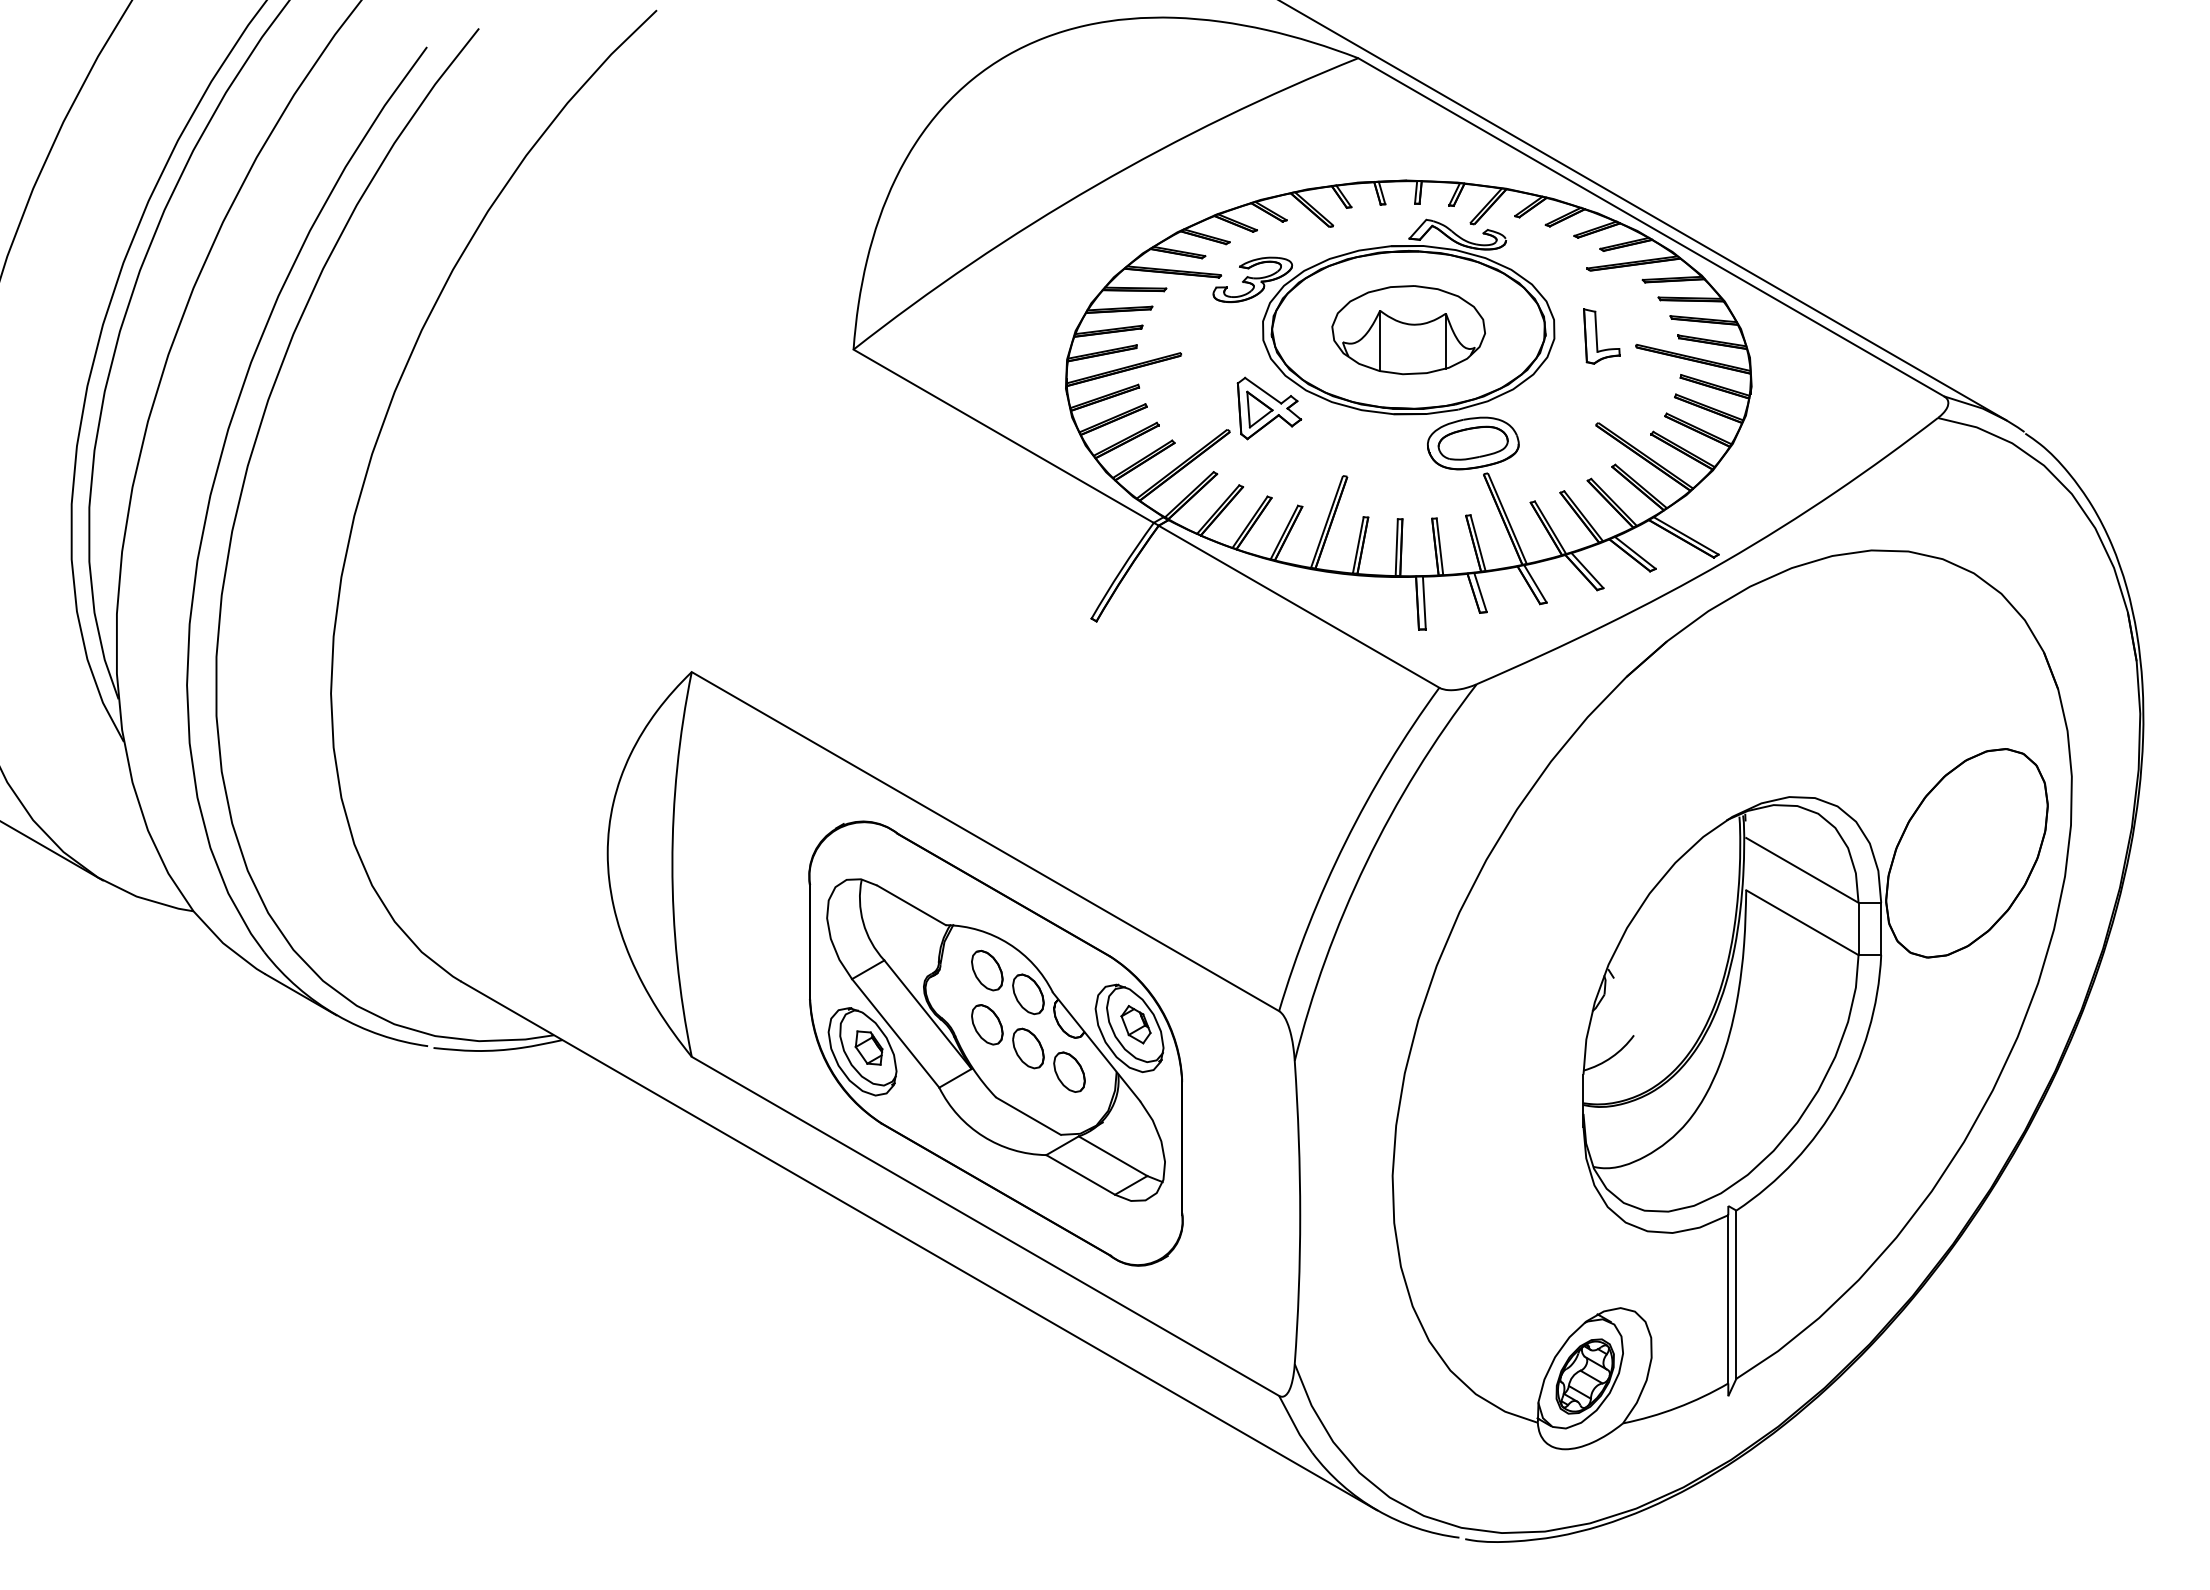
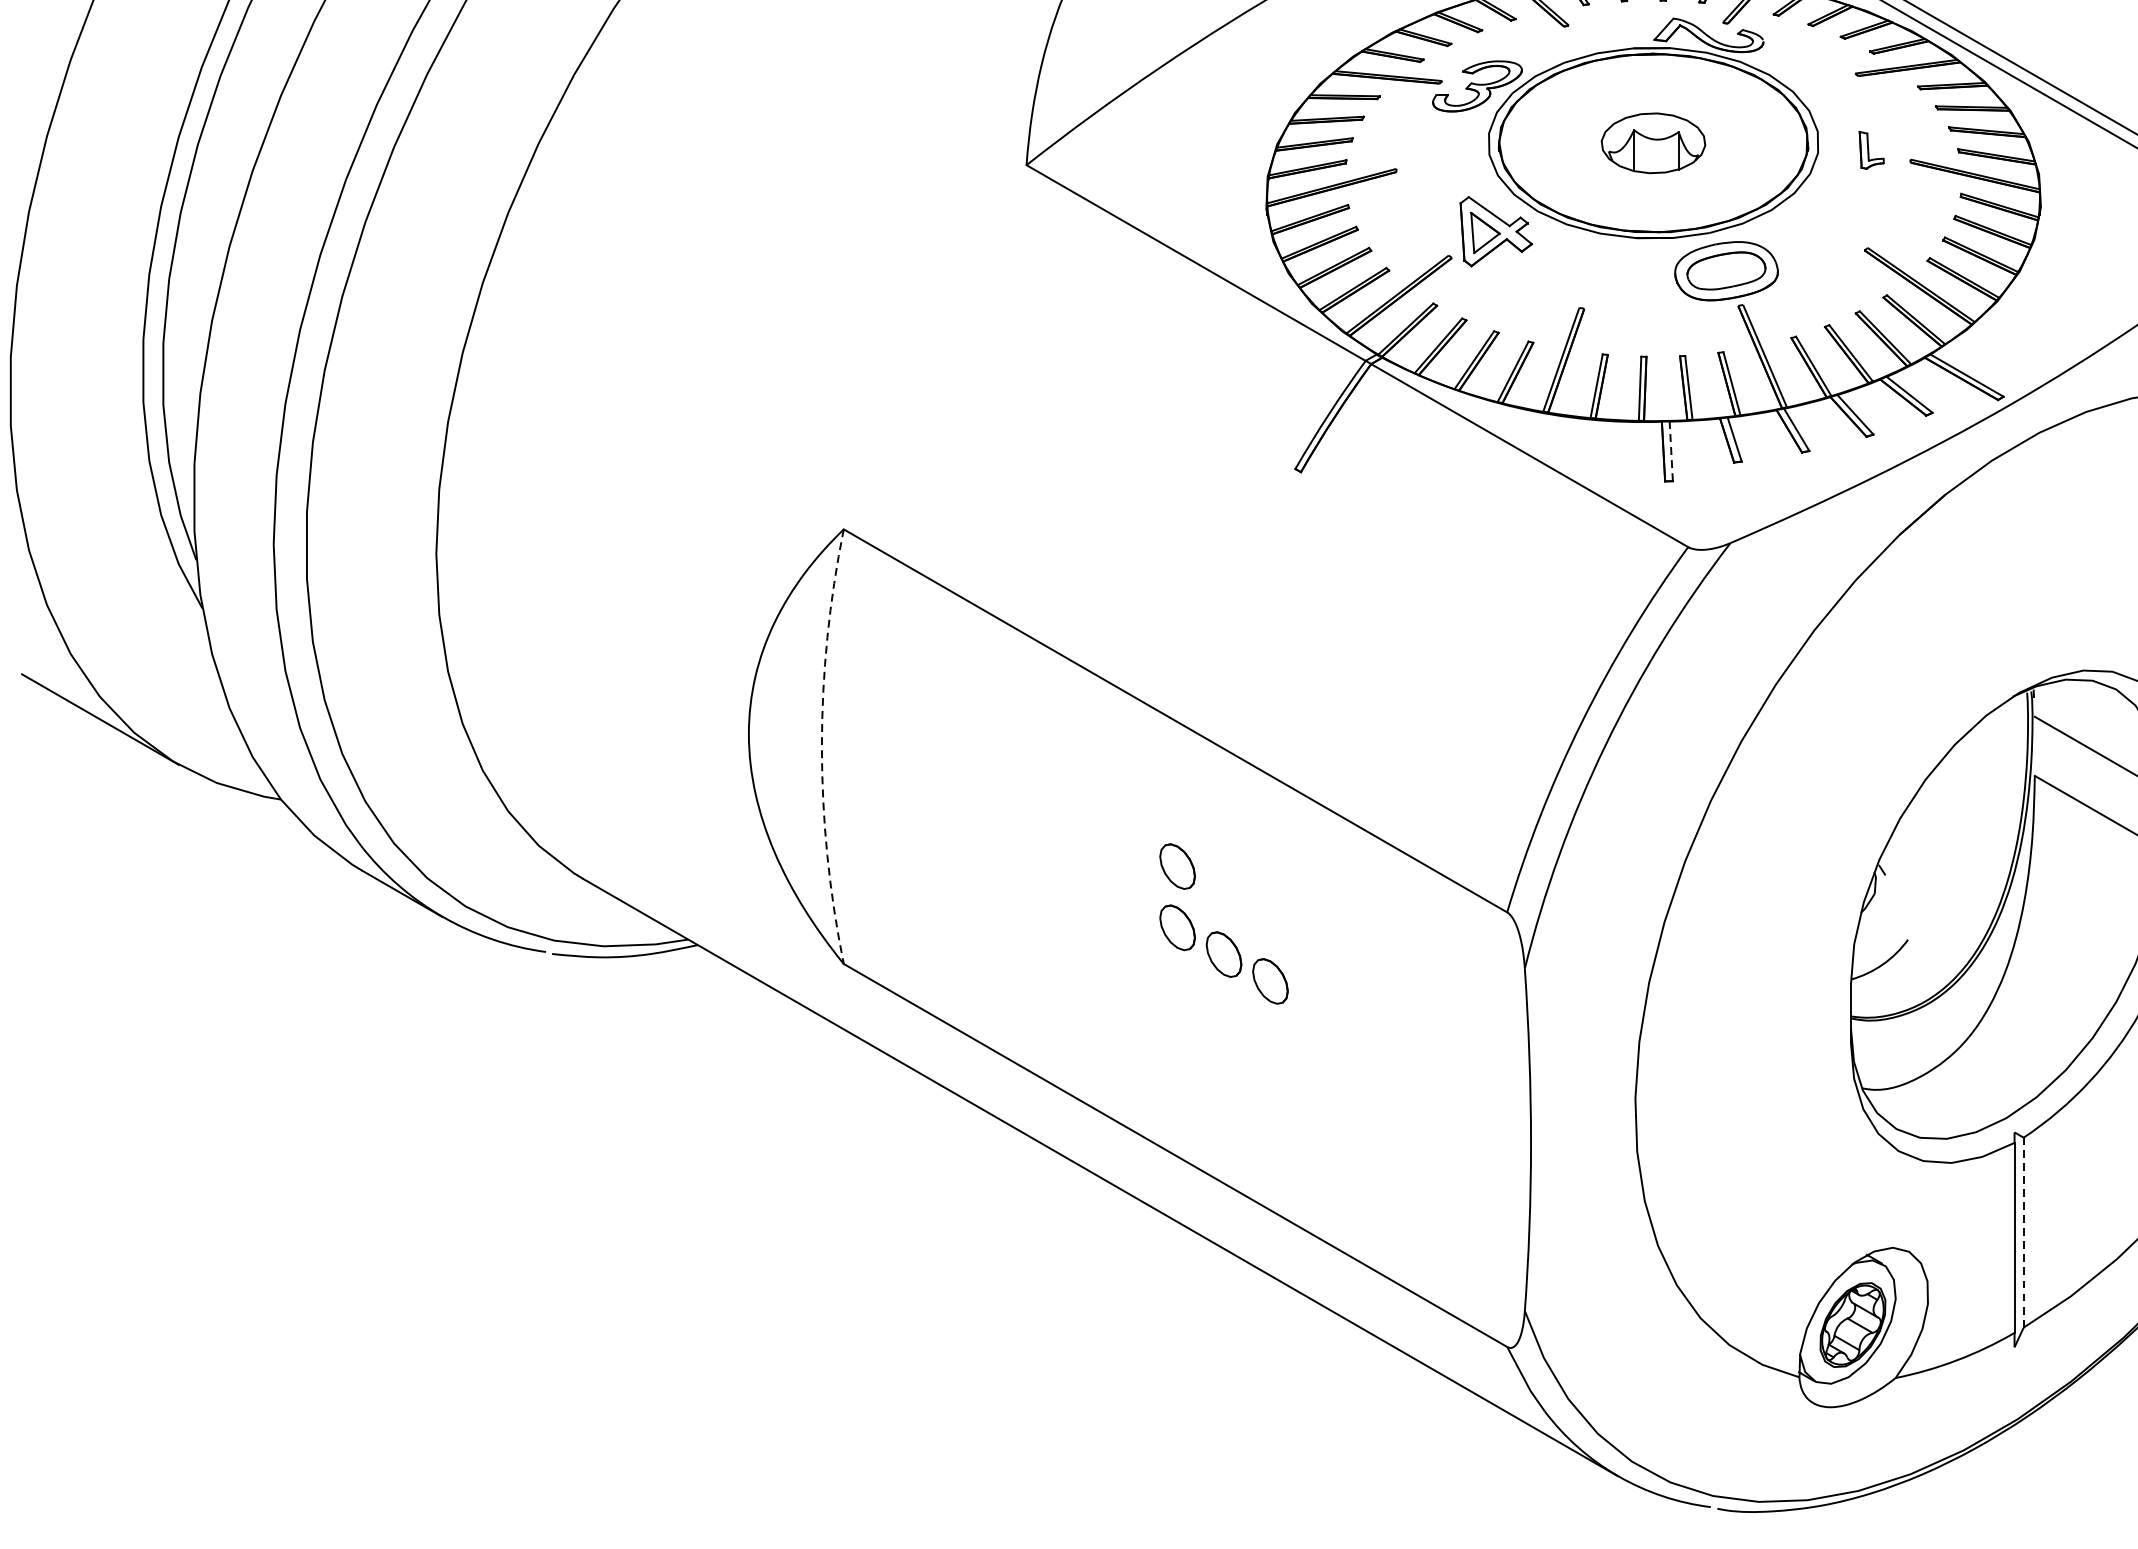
part: (1408, 330) -> (1653, 143), size x0.6
part: (1601, 336) -> (1871, 150), size x0.6
line: (1424, 602) -> (1671, 450), solid -> dashed
arc: (672, 864) -> (822, 746), solid -> dashed
part: (995, 1043) -> (1186, 948), removed
line: (1736, 1294) -> (2023, 1232), solid -> dashed

